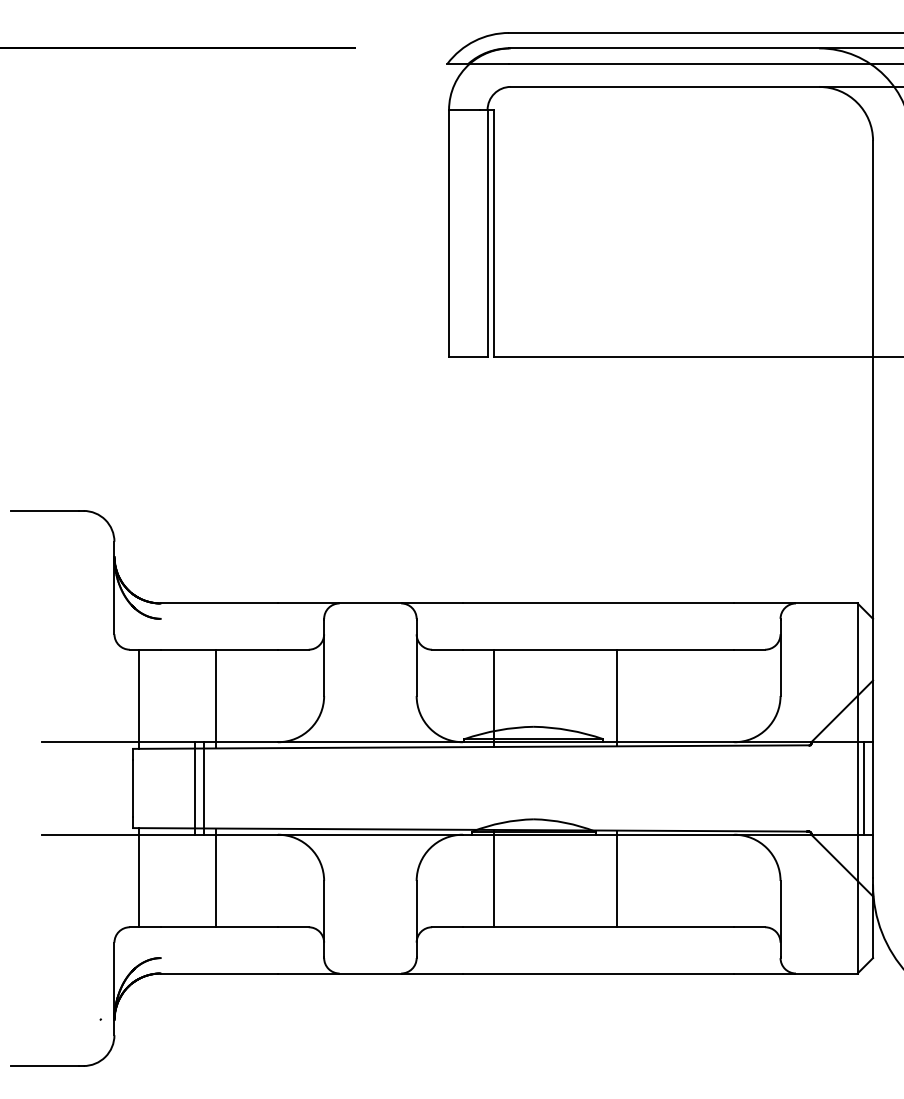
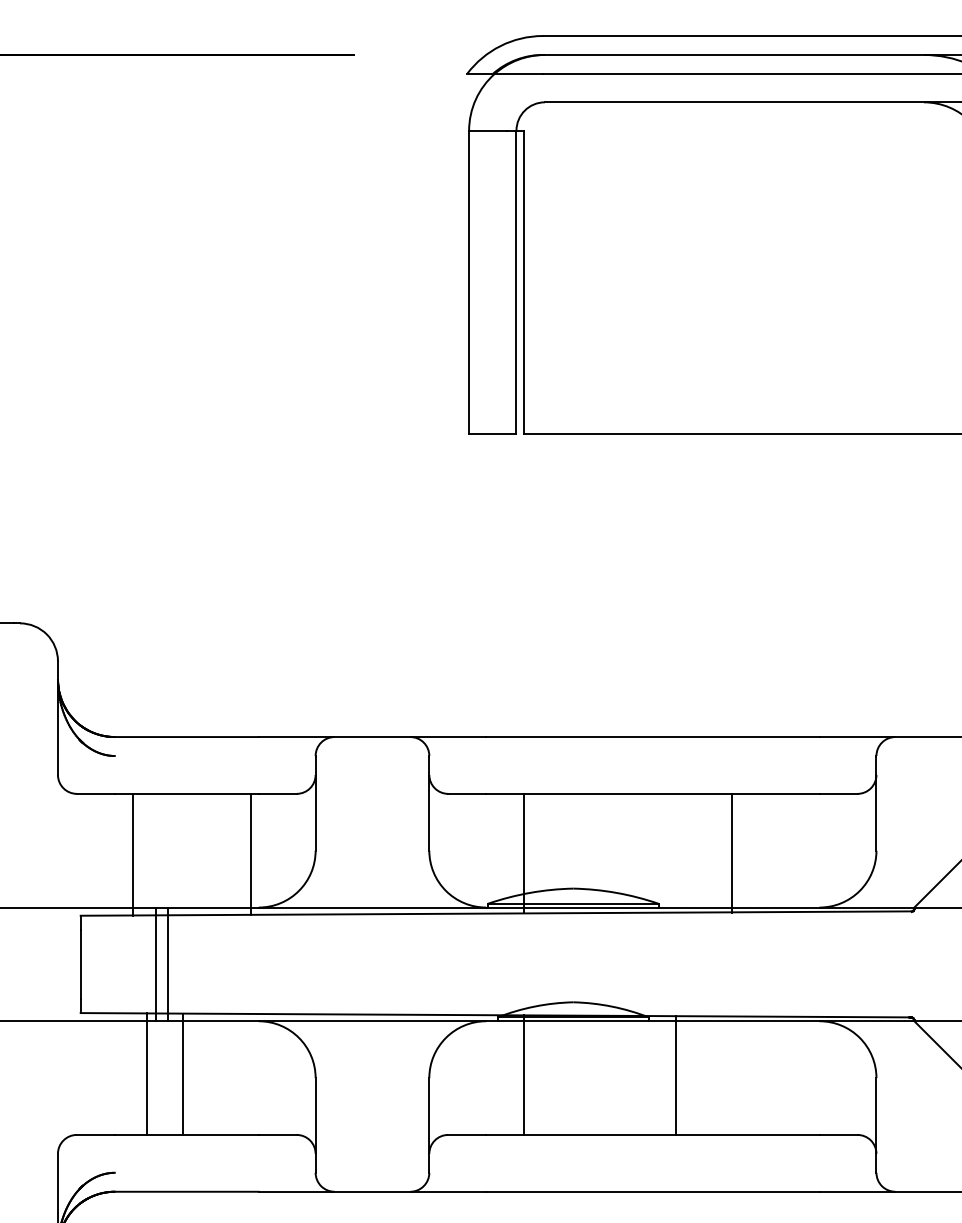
line: (617, 697) -> (732, 852), moved
line: (139, 698) -> (132, 853), moved
line: (216, 698) -> (250, 853), moved
line: (139, 877) -> (147, 1073), moved

